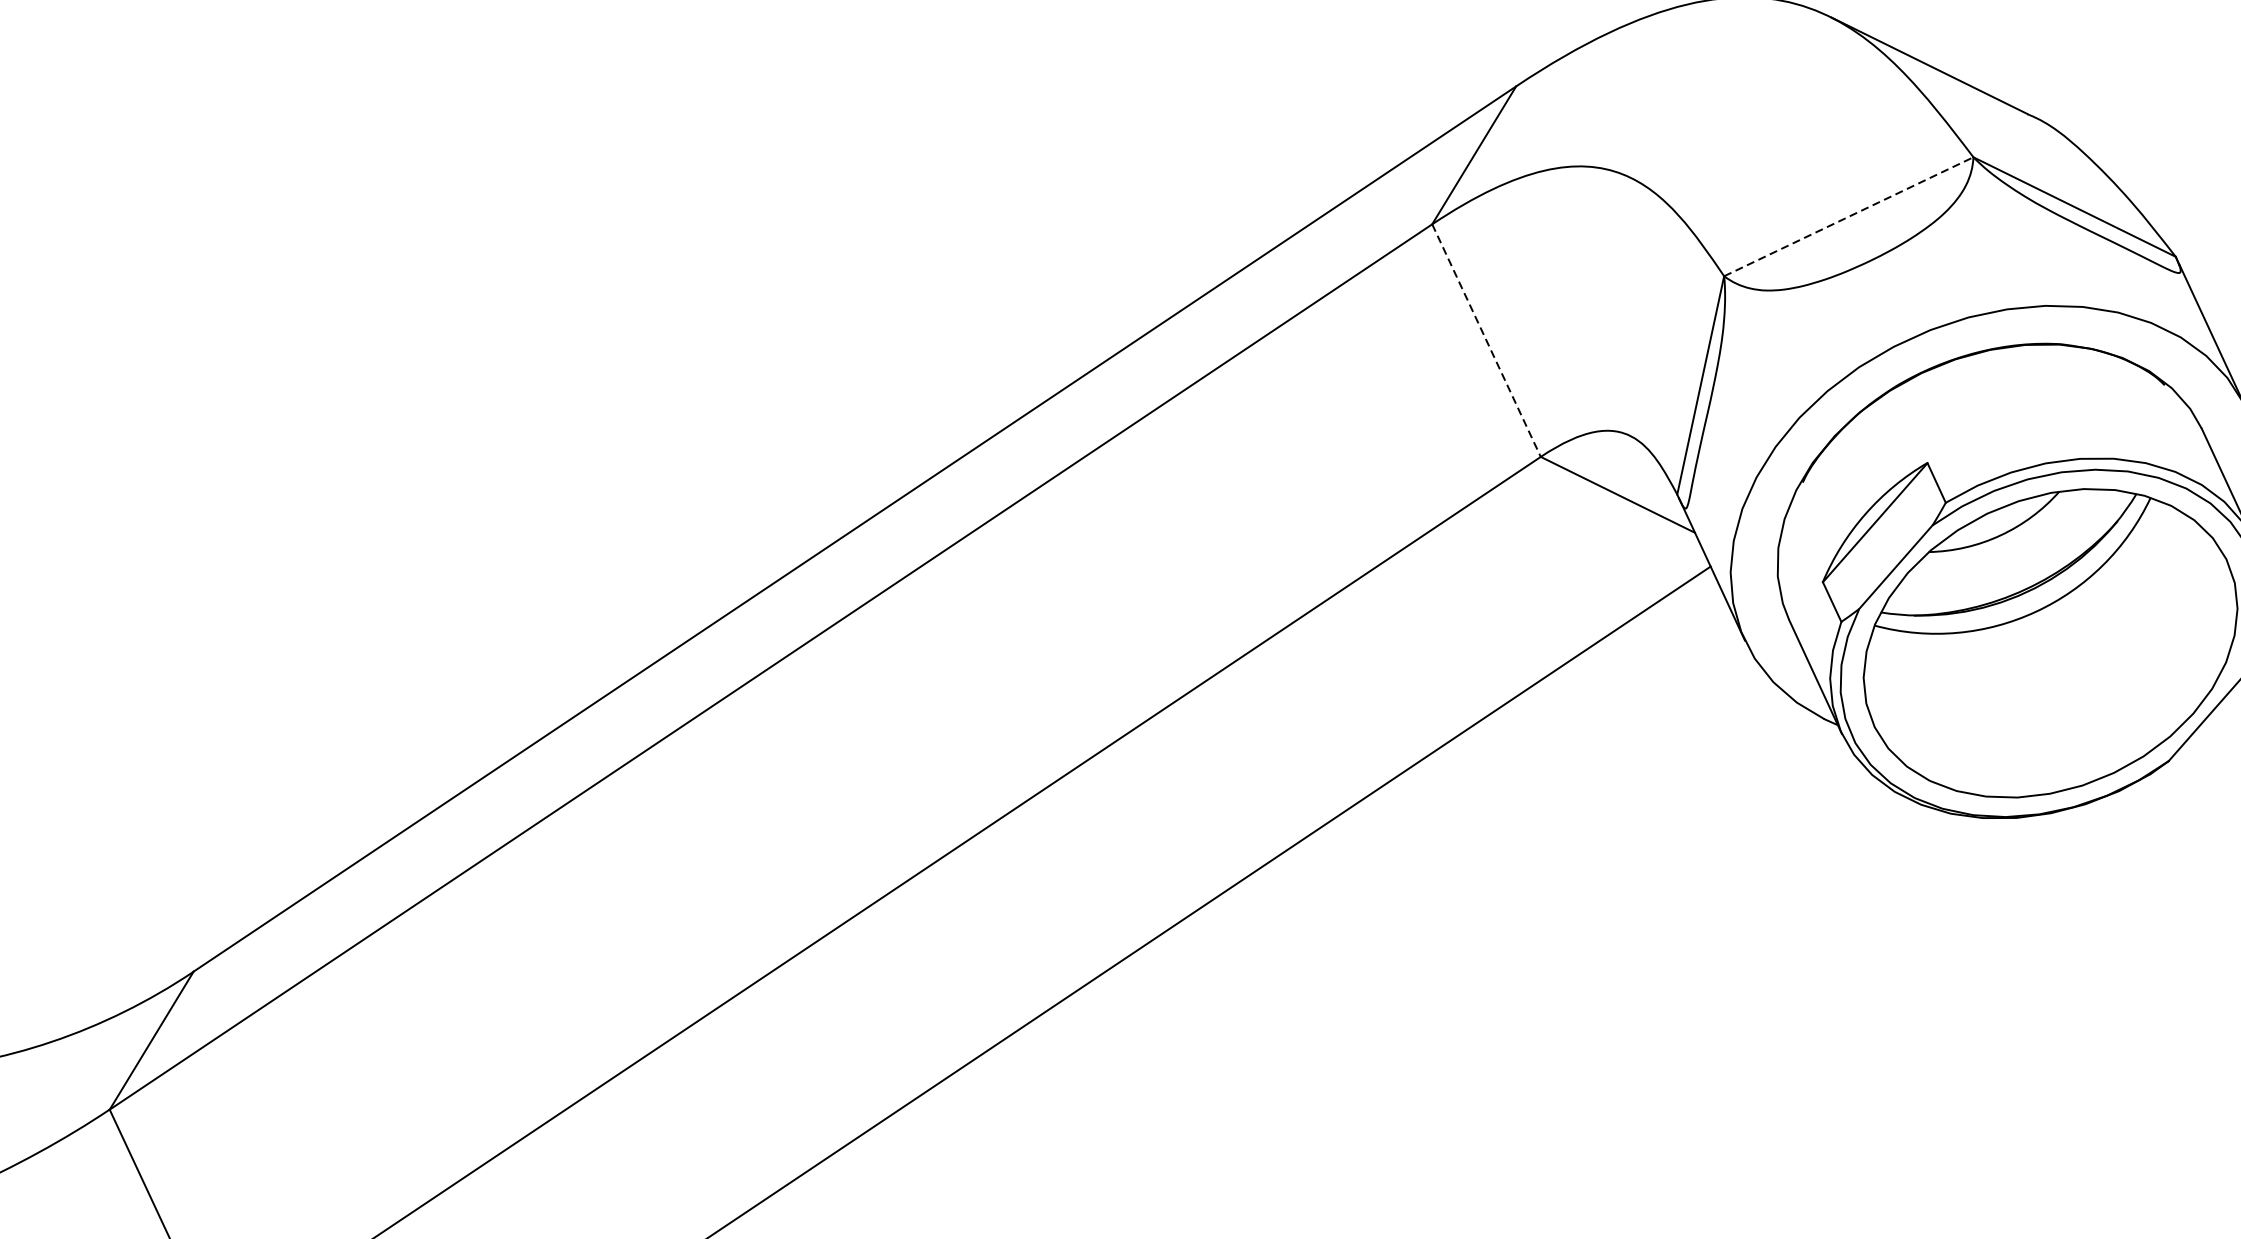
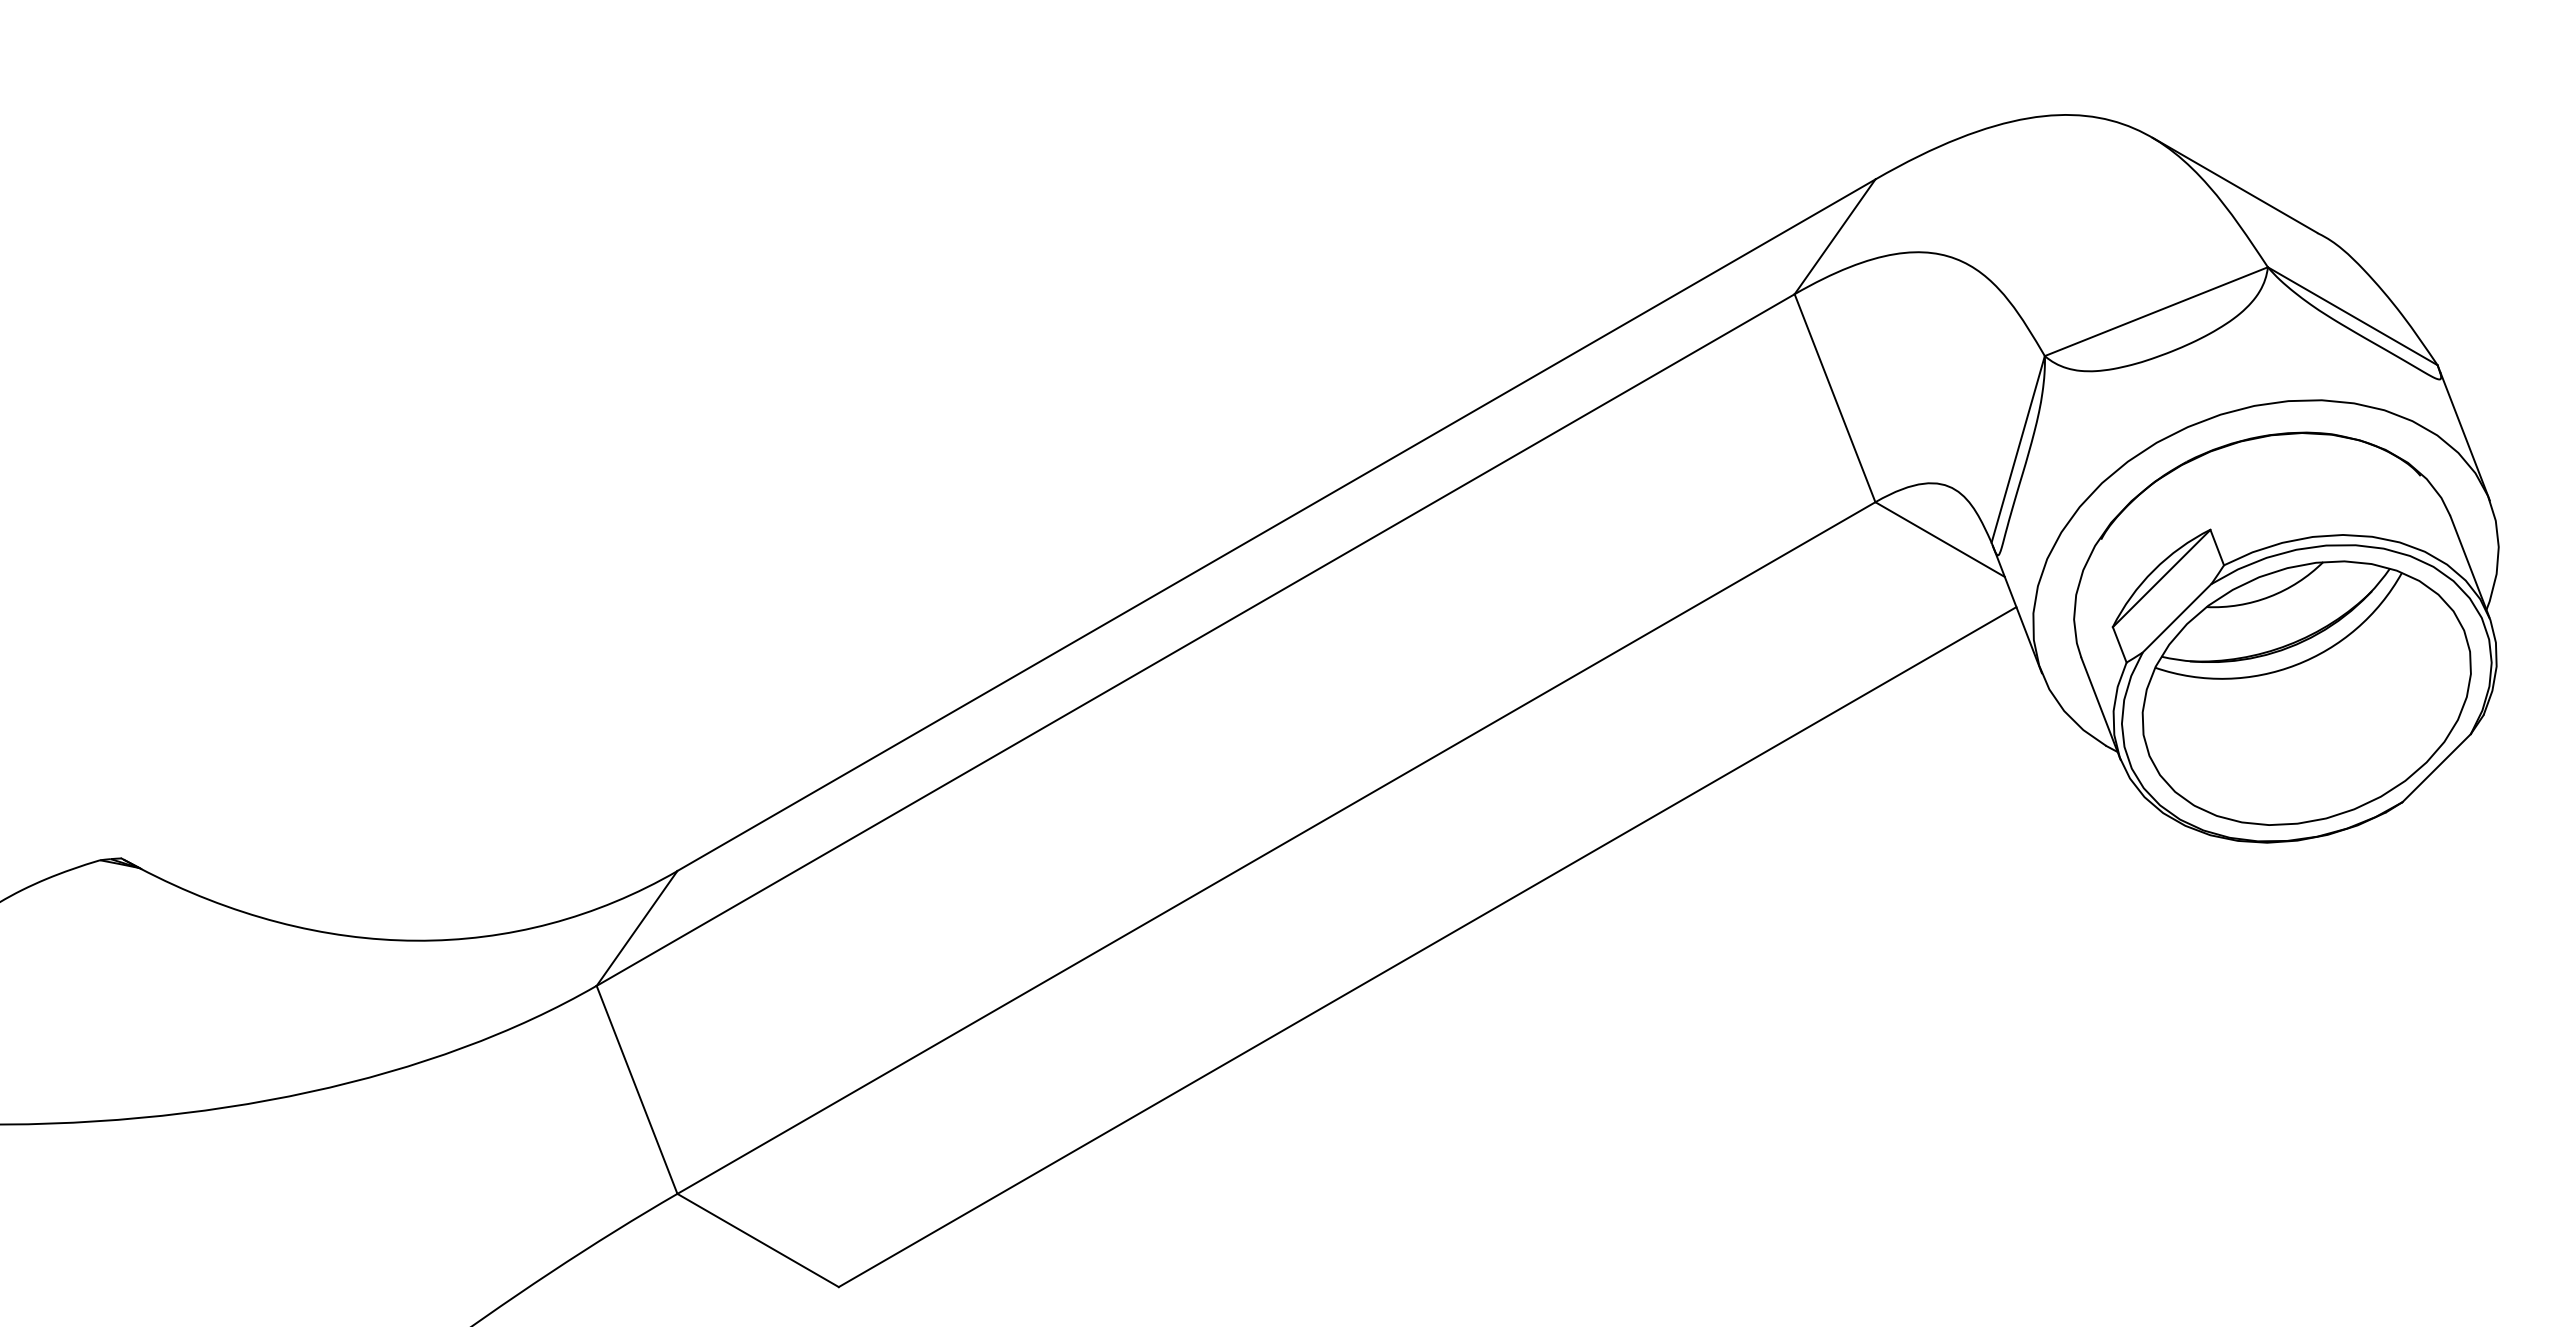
line: (1848, 216) -> (2156, 311), dashed -> solid
line: (1487, 340) -> (1835, 398), dashed -> solid

